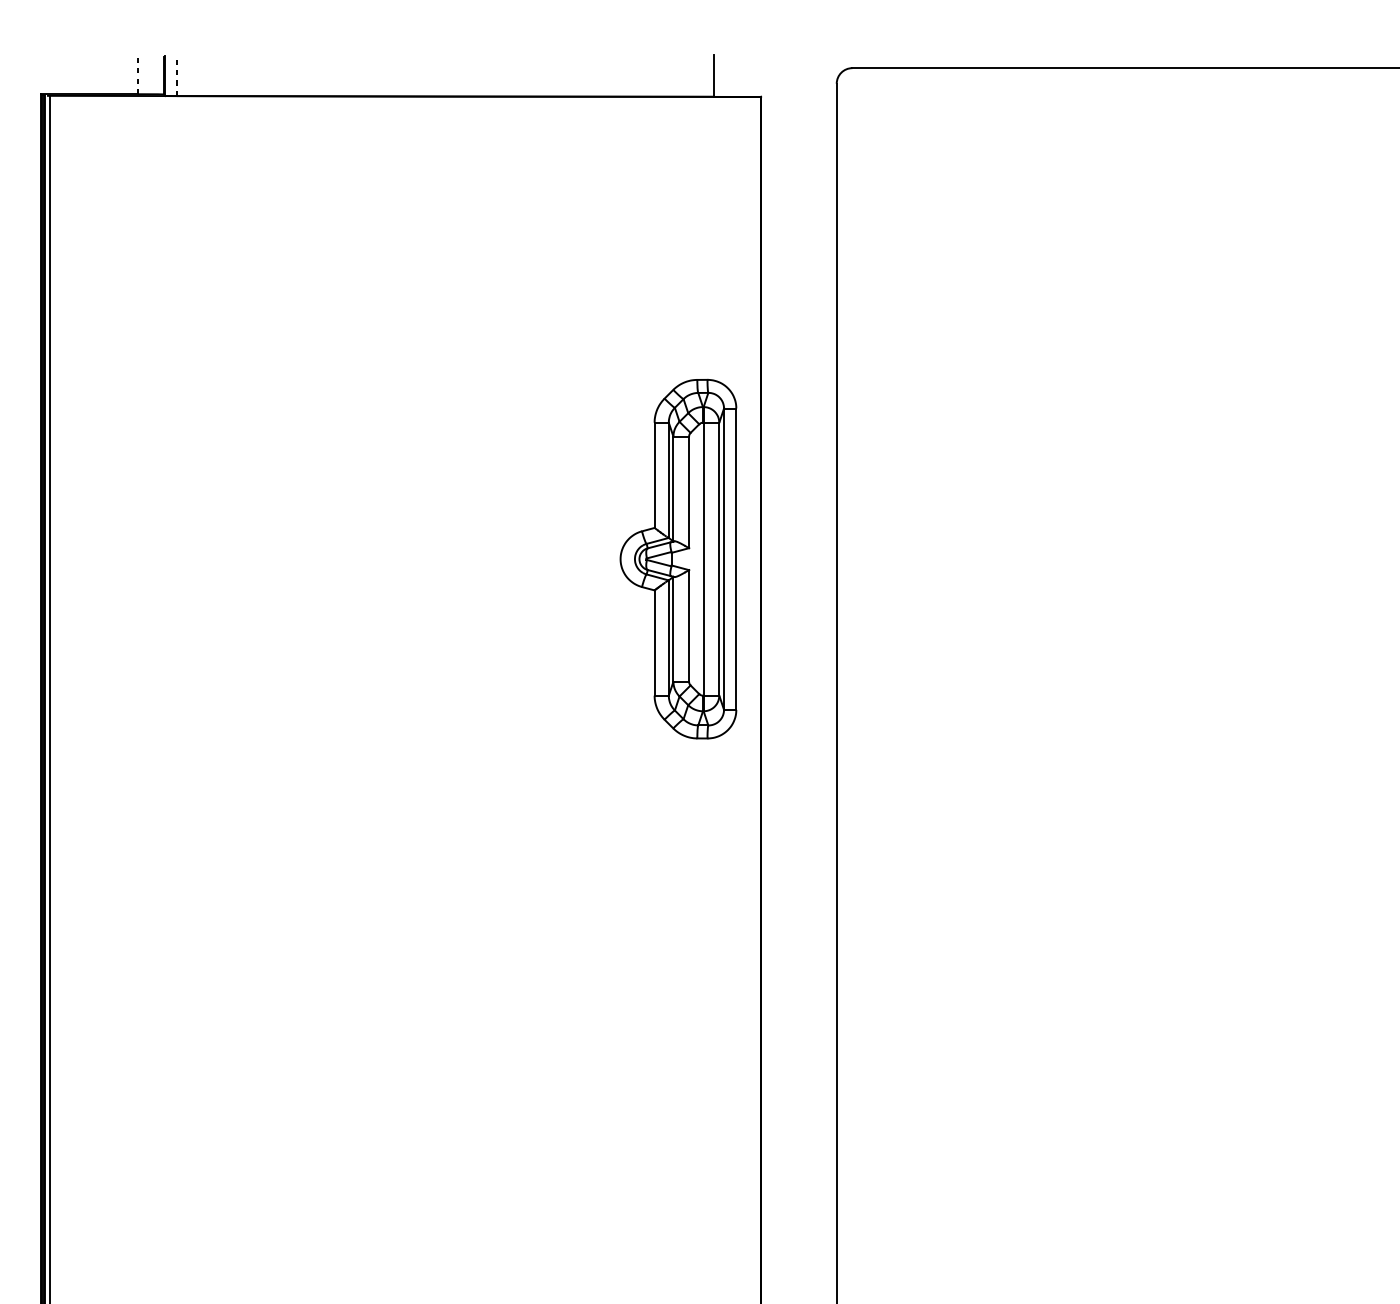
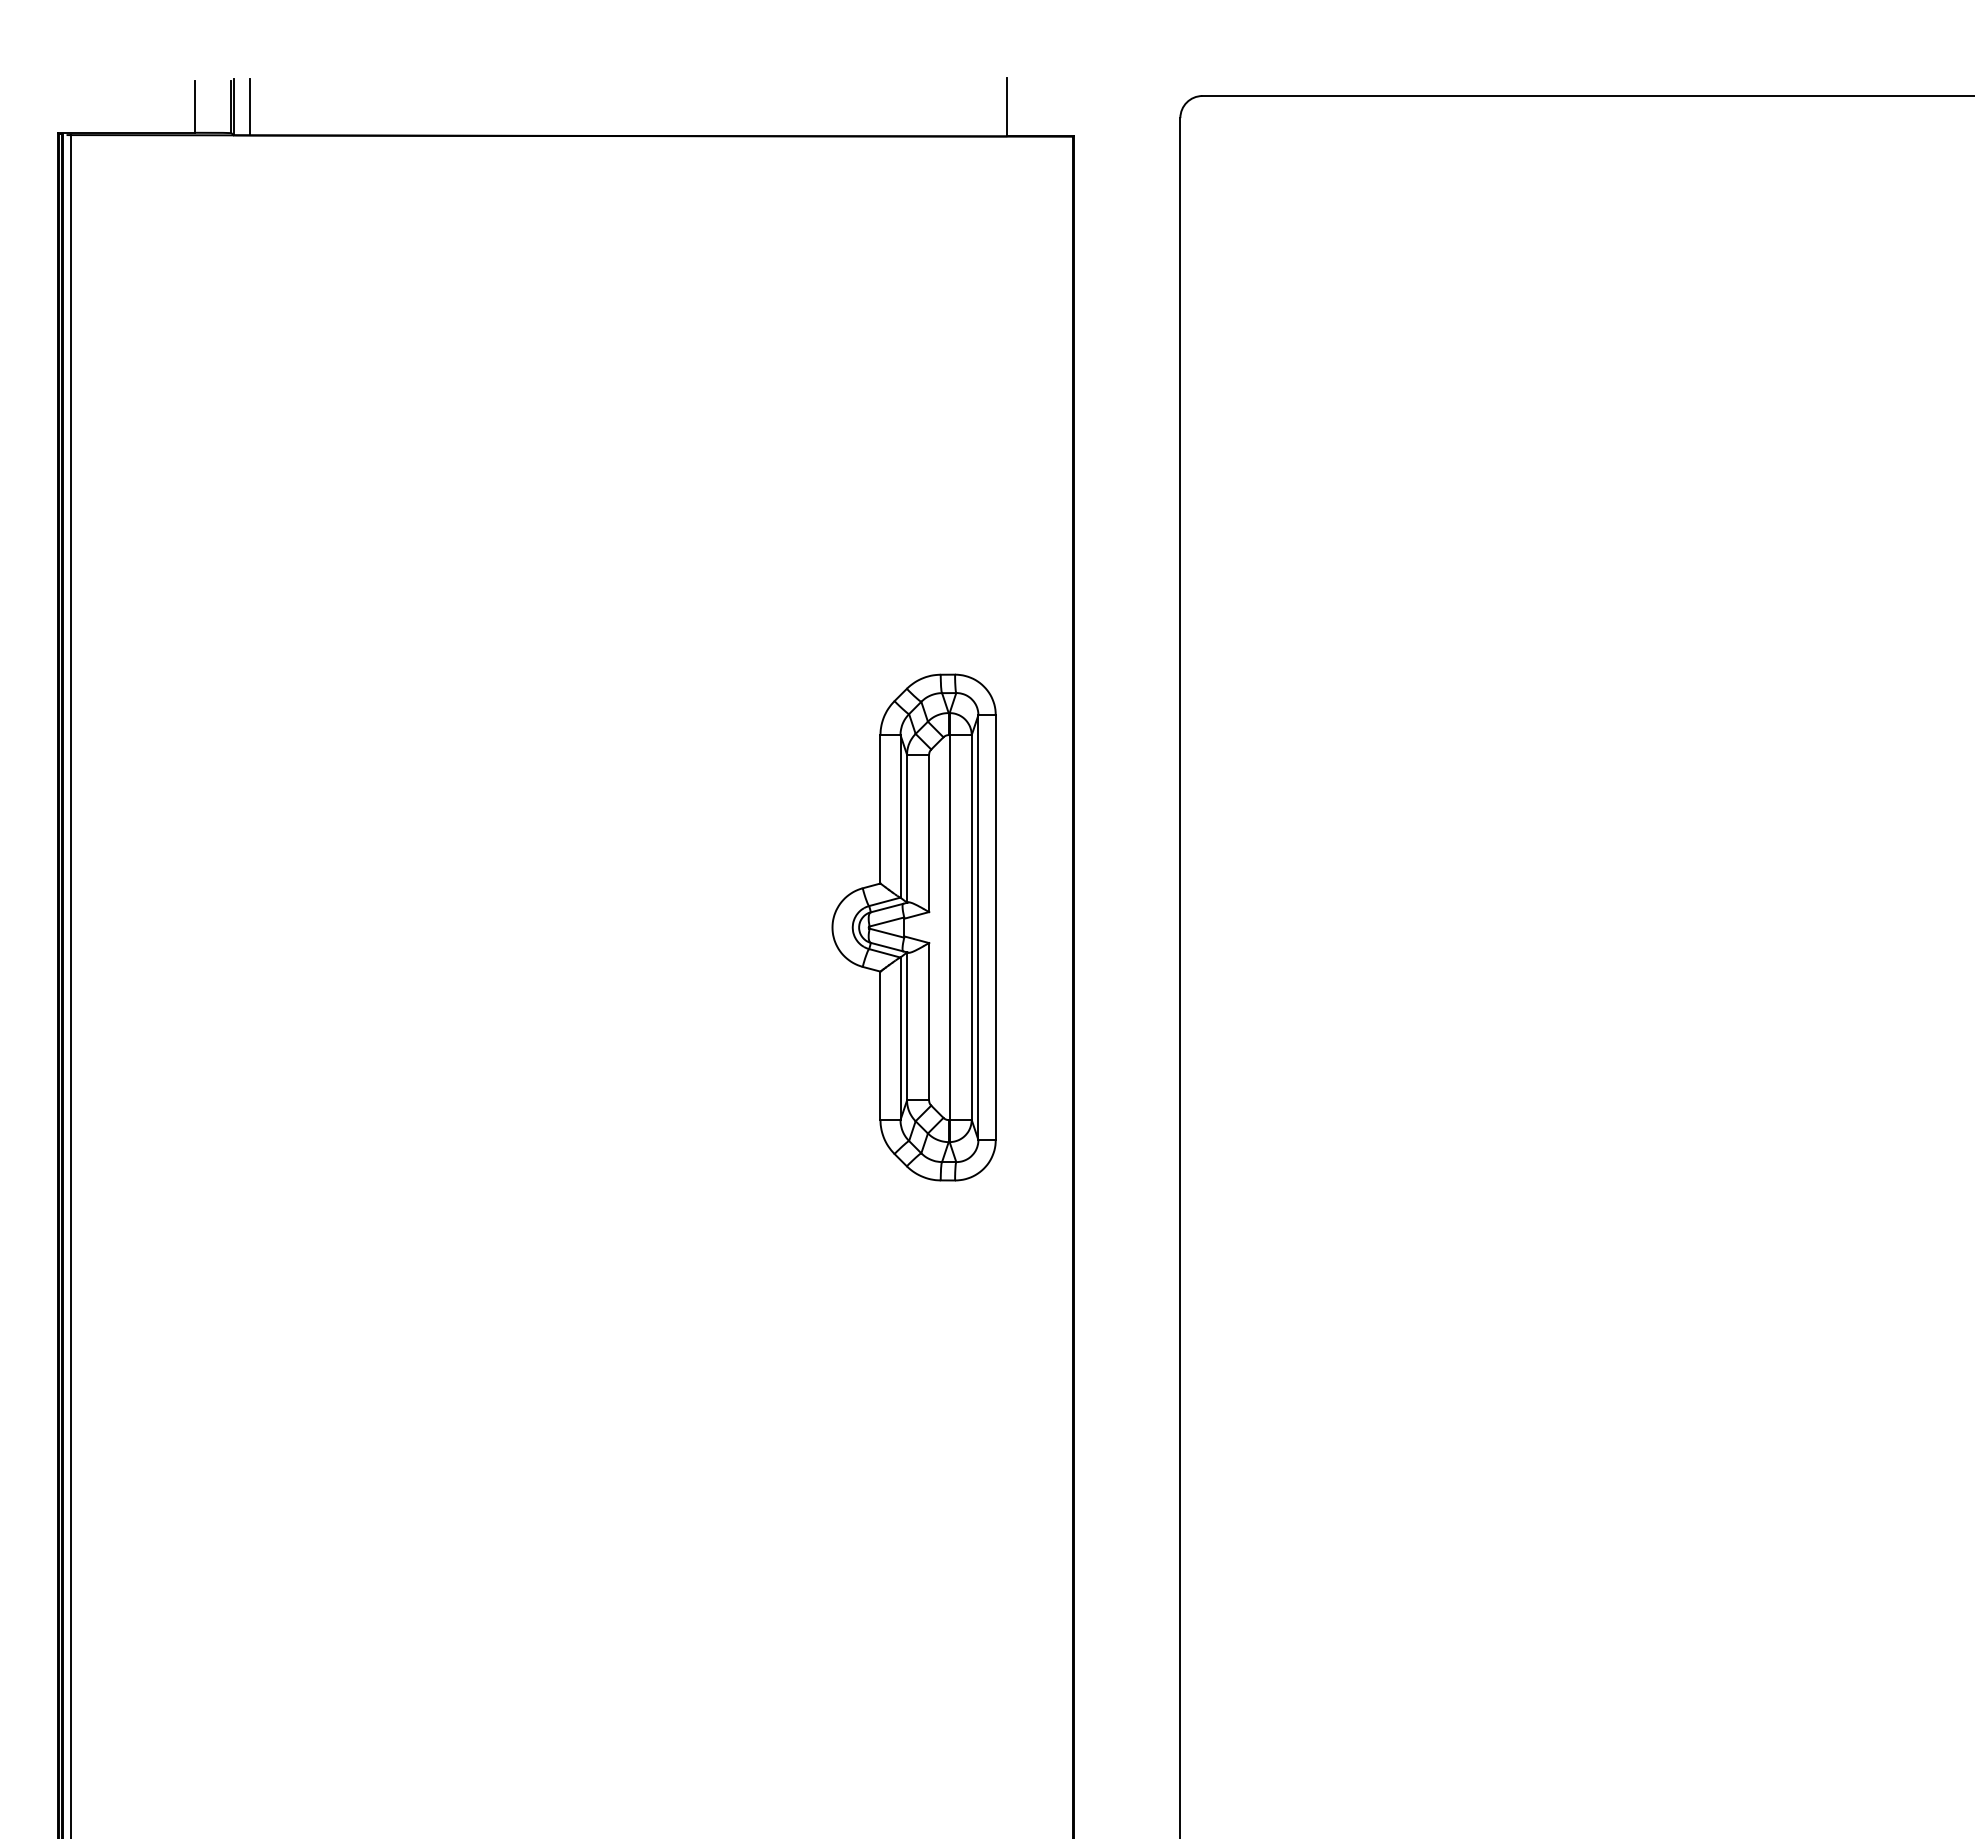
line: (177, 75) -> (250, 106), dashed -> solid
line: (137, 76) -> (194, 107), dashed -> solid
part: (678, 559) -> (913, 927), moved

